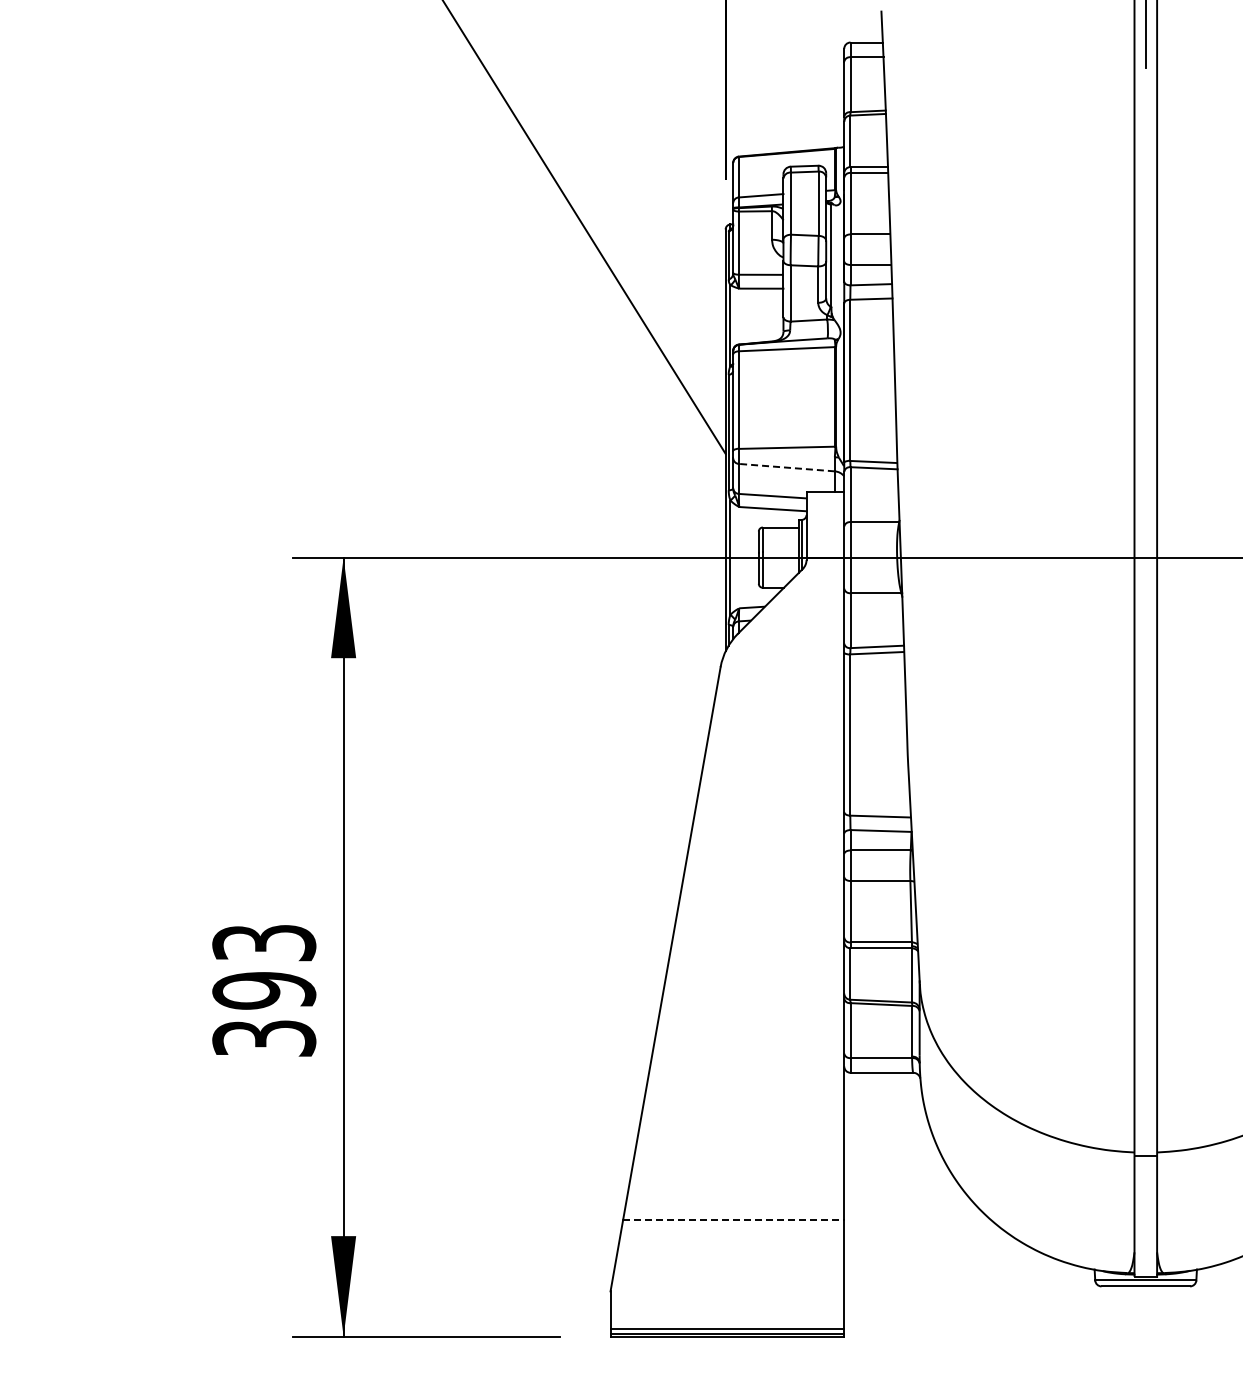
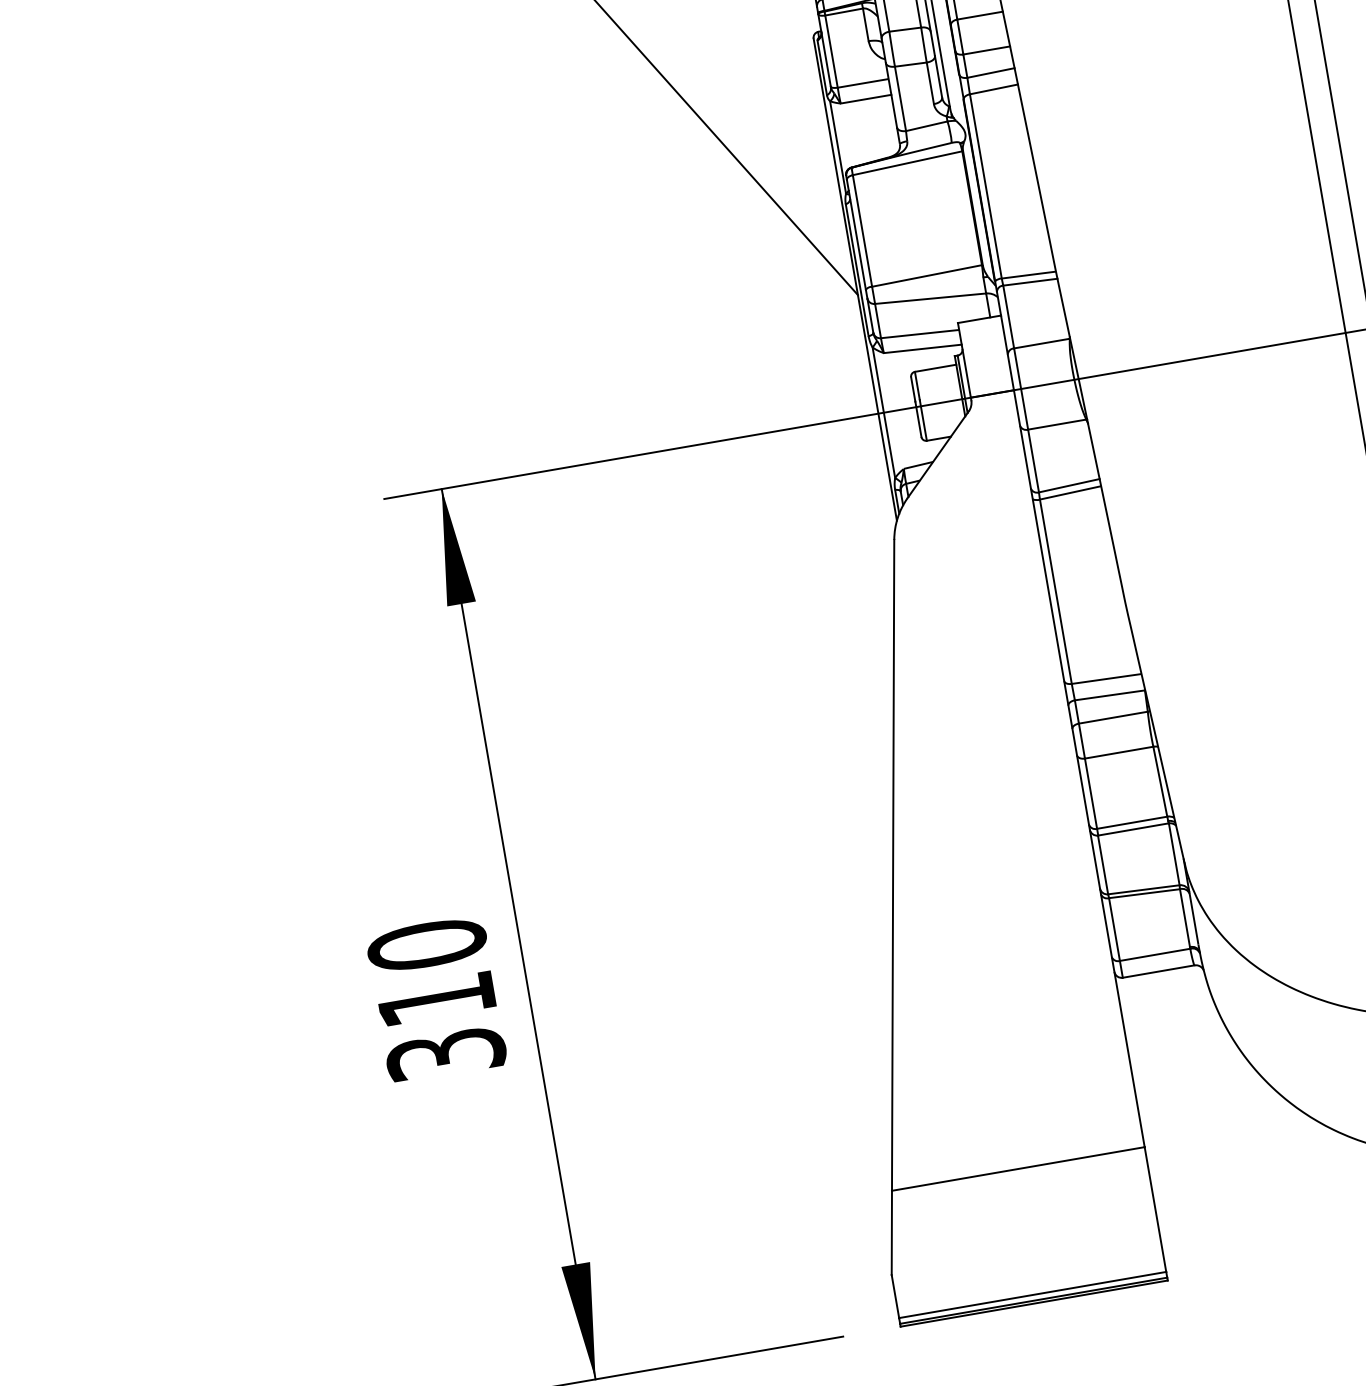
line: (786, 467) -> (930, 298), dashed -> solid
text: (264, 966) -> (432, 971), 393 -> 310
line: (733, 1219) -> (1018, 1168), dashed -> solid

